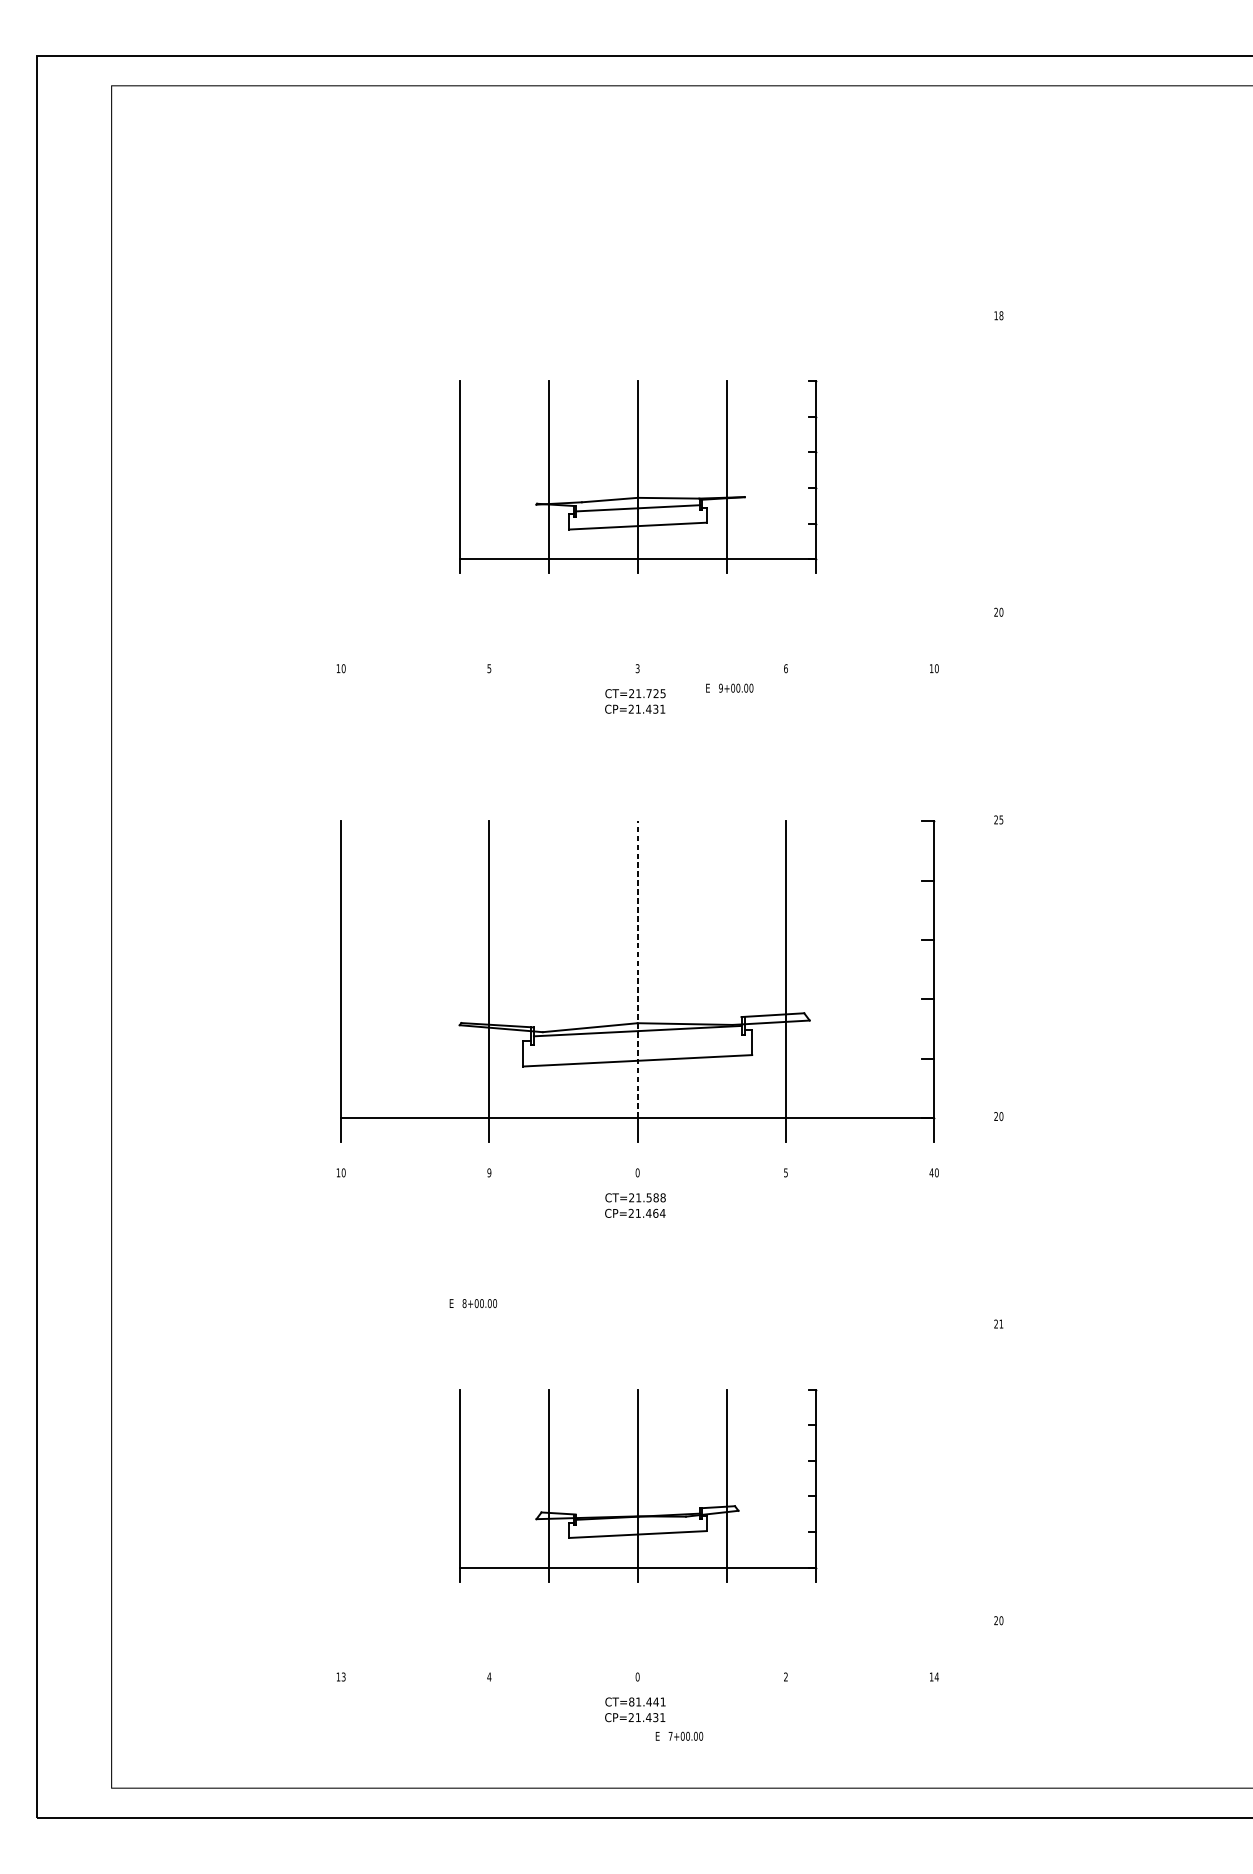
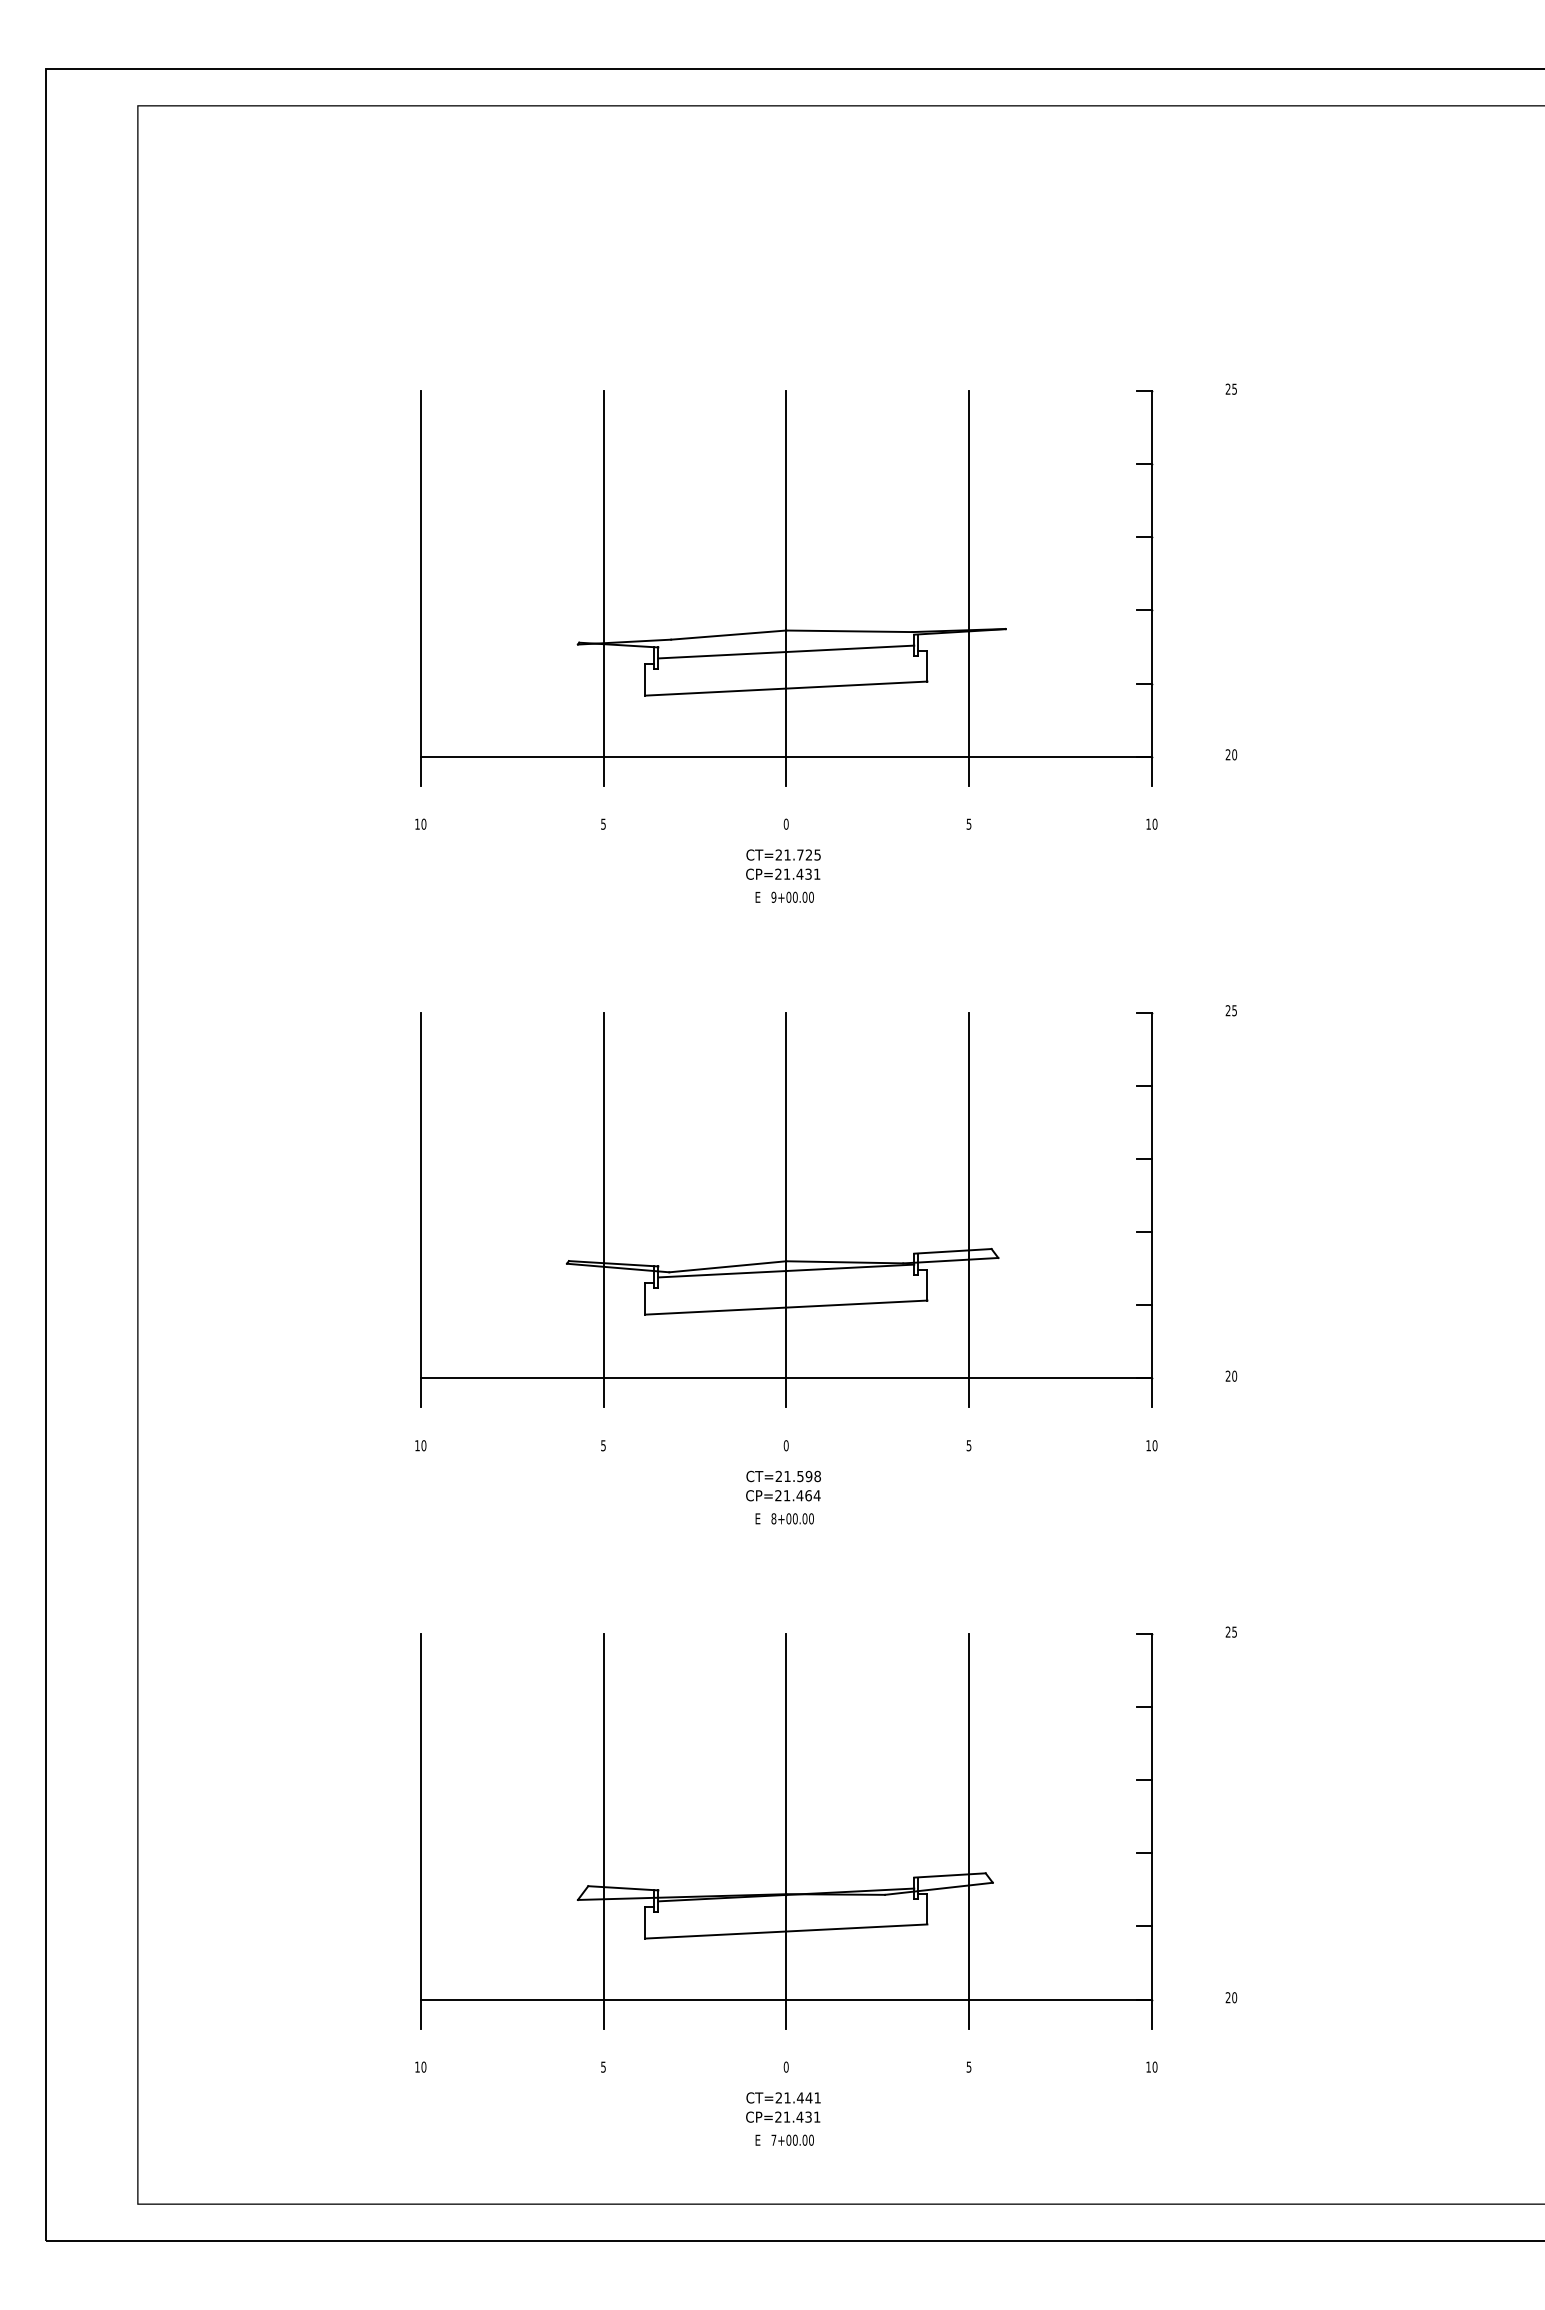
text: (998, 315) -> (1231, 388), 18 -> 25
part: (637, 477) -> (786, 588), size x1.67
text: (637, 668) -> (785, 823), 3 -> 0
text: (785, 668) -> (968, 823), 6 -> 5
text: (729, 687) -> (784, 896), moved
line: (637, 969) -> (786, 1195), dashed -> solid
text: (489, 1172) -> (603, 1445), 9 -> 5
text: (931, 1172) -> (1148, 1445), 40 -> 10
text: (655, 1197) -> (808, 1476), CT=21.588 -> CT=21.598
text: (473, 1303) -> (784, 1518), moved
text: (1001, 1323) -> (1234, 1631), 21 -> 25
part: (637, 1485) -> (786, 1831), size x1.67
text: (343, 1676) -> (423, 2066), 13 -> 10
text: (489, 1676) -> (603, 2066), 4 -> 5
text: (785, 1676) -> (968, 2066), 2 -> 5
text: (936, 1676) -> (1154, 2066), 14 -> 10
text: (631, 1701) -> (778, 2097), CT=81.441 -> CT=21.441
text: (679, 1735) -> (784, 2139), moved

